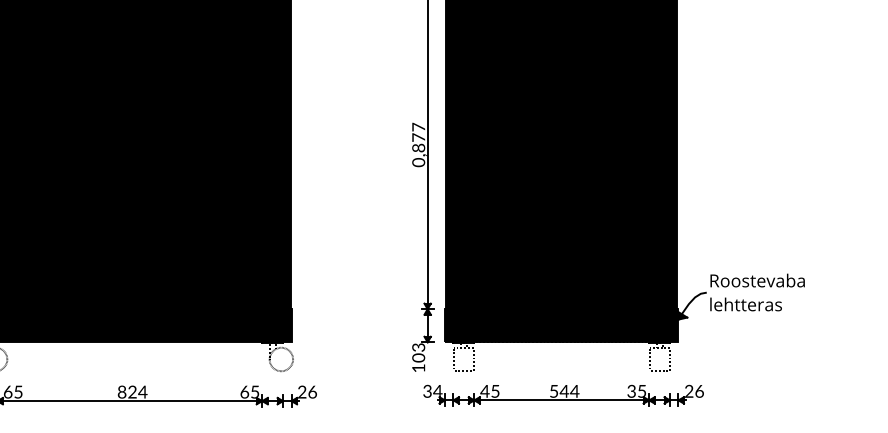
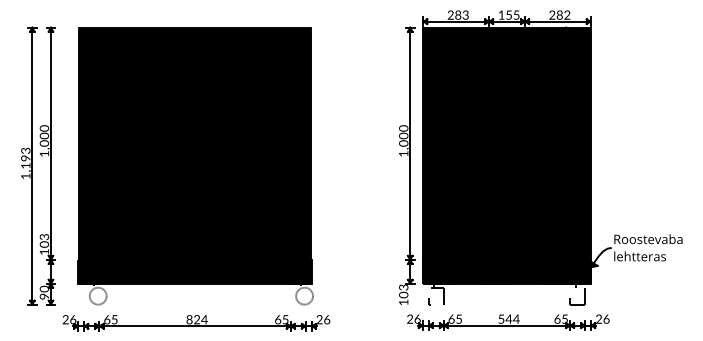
text: (418, 145) -> (403, 141), 0,877 -> 1,000
text: (432, 390) -> (413, 318), 34 -> 26
text: (484, 390) -> (451, 318), 45 -> 65
text: (631, 390) -> (557, 318), 35 -> 65

